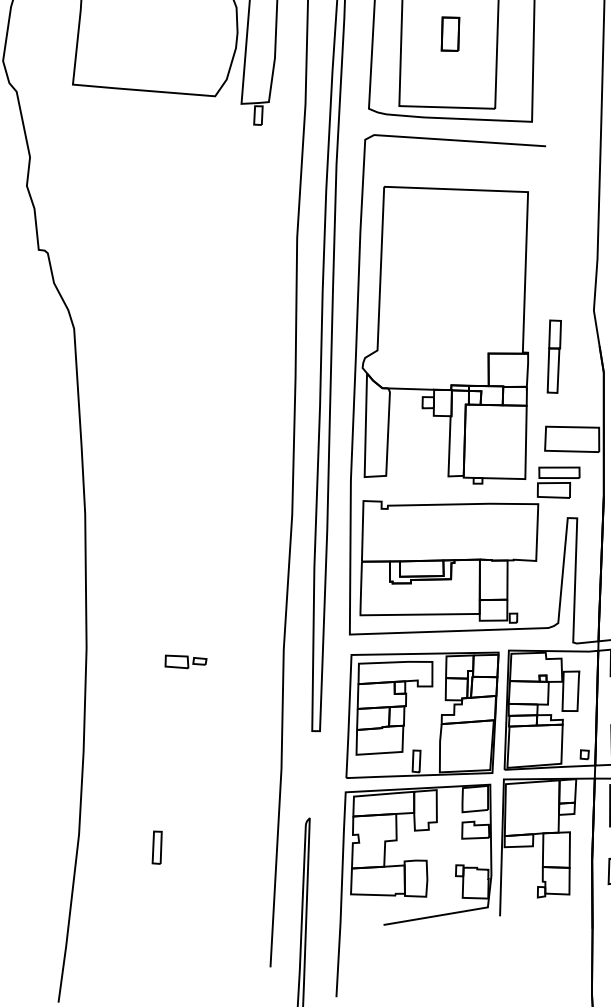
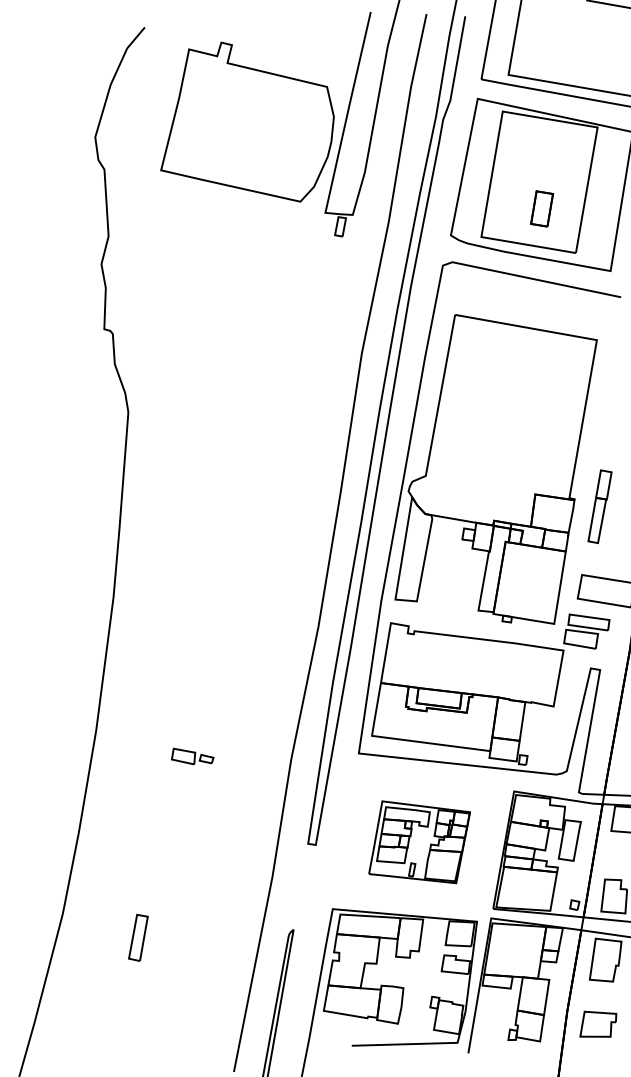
part: (450, 33) -> (542, 208), moved
part: (422, 714) -> (419, 842), size x0.6
part: (157, 847) -> (138, 937), size x1.4

